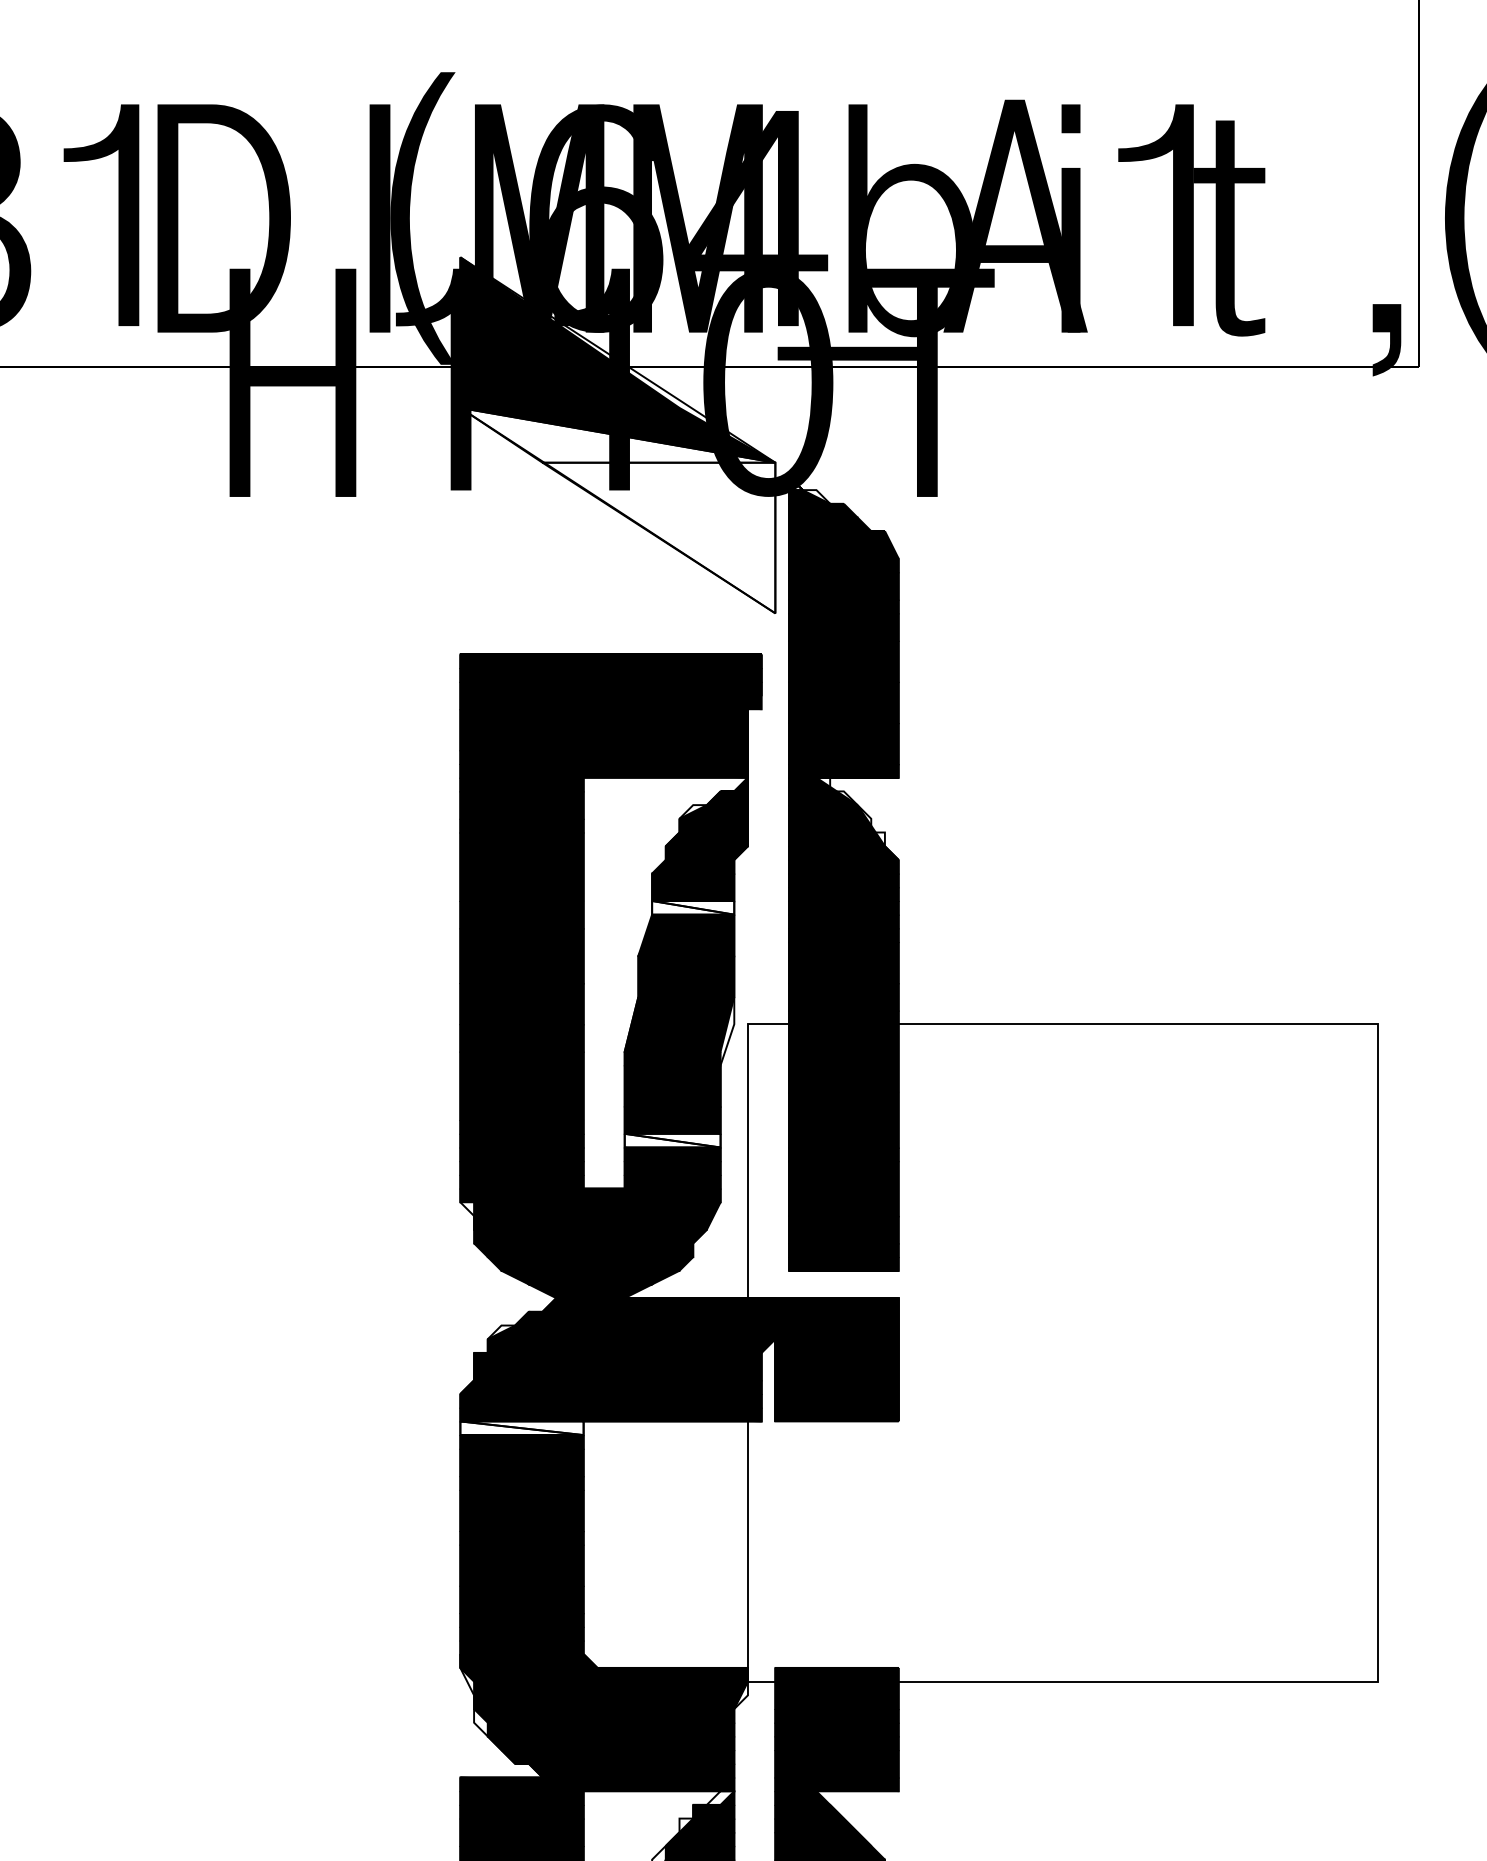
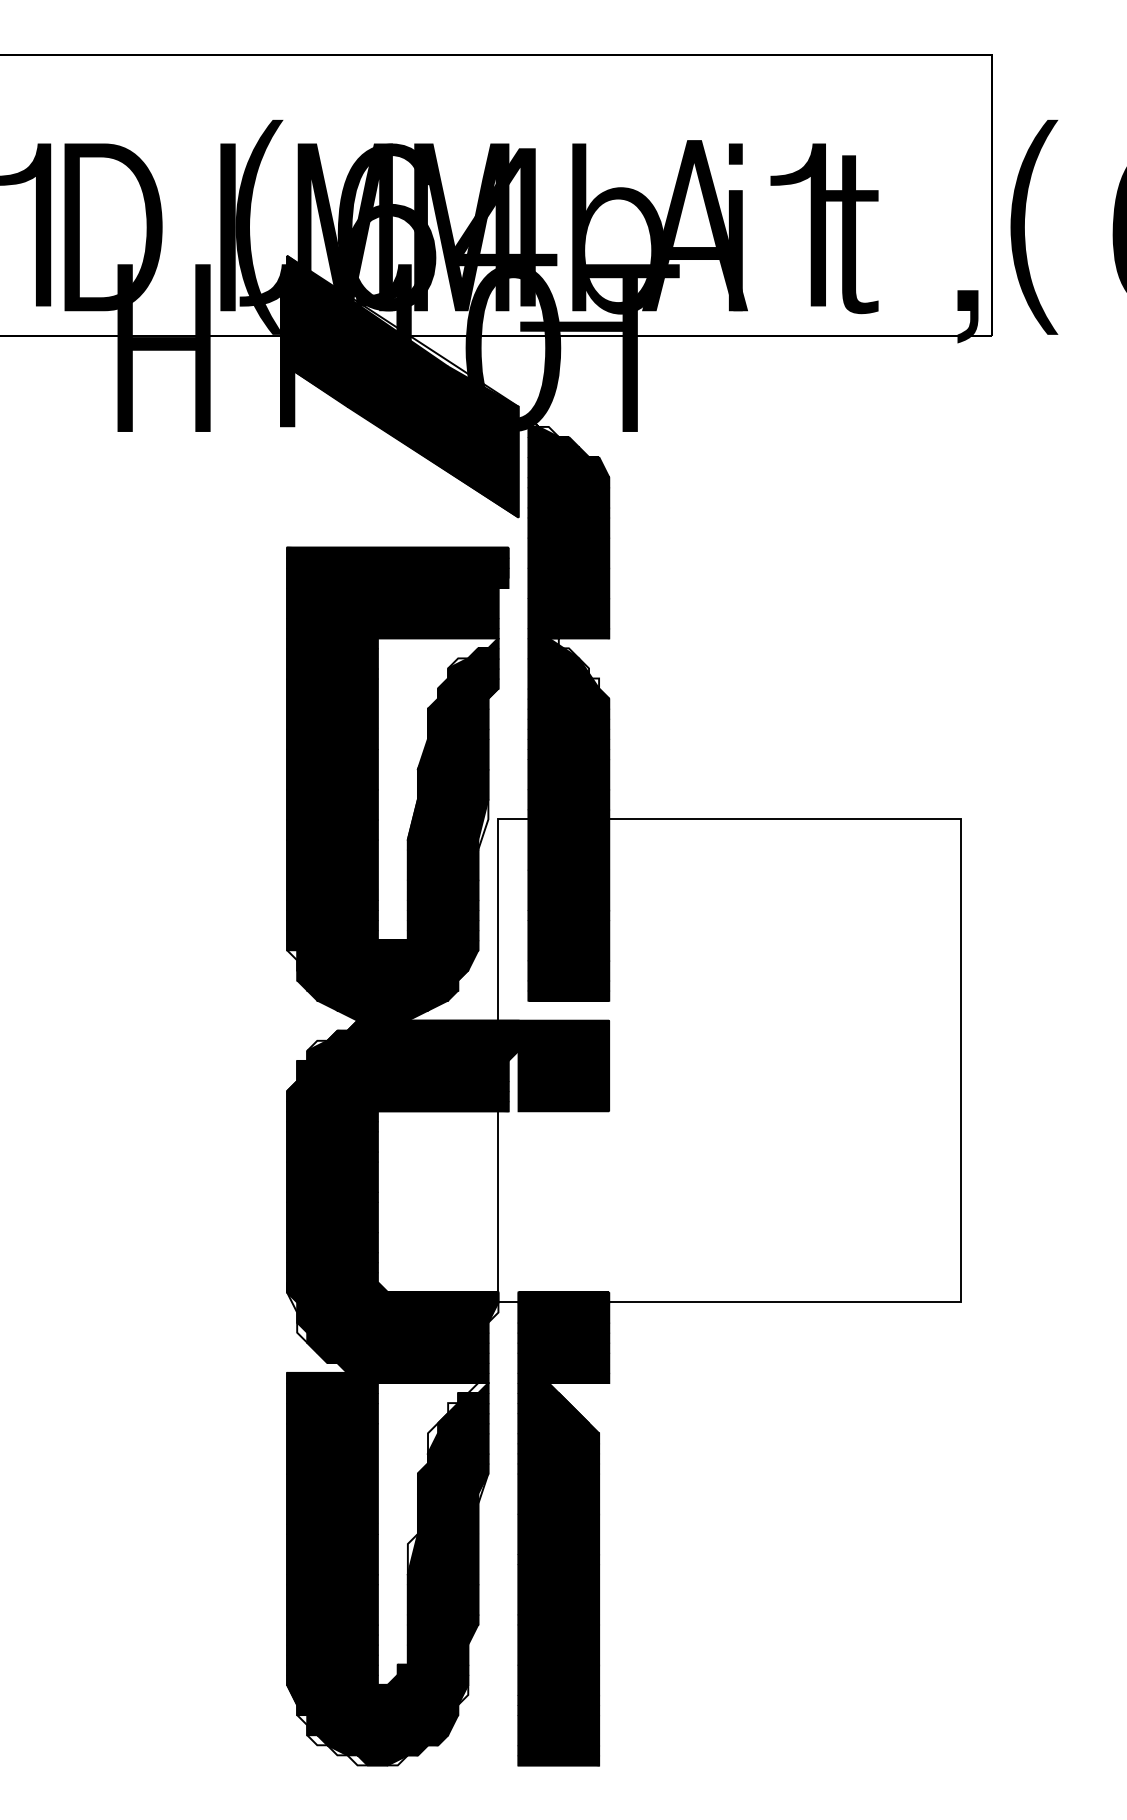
fill: (617, 509) -> (402, 441), added
fill: (693, 907) -> (458, 733), added
fill: (671, 1140) -> (442, 904), added
fill: (522, 1428) -> (332, 1116), added

